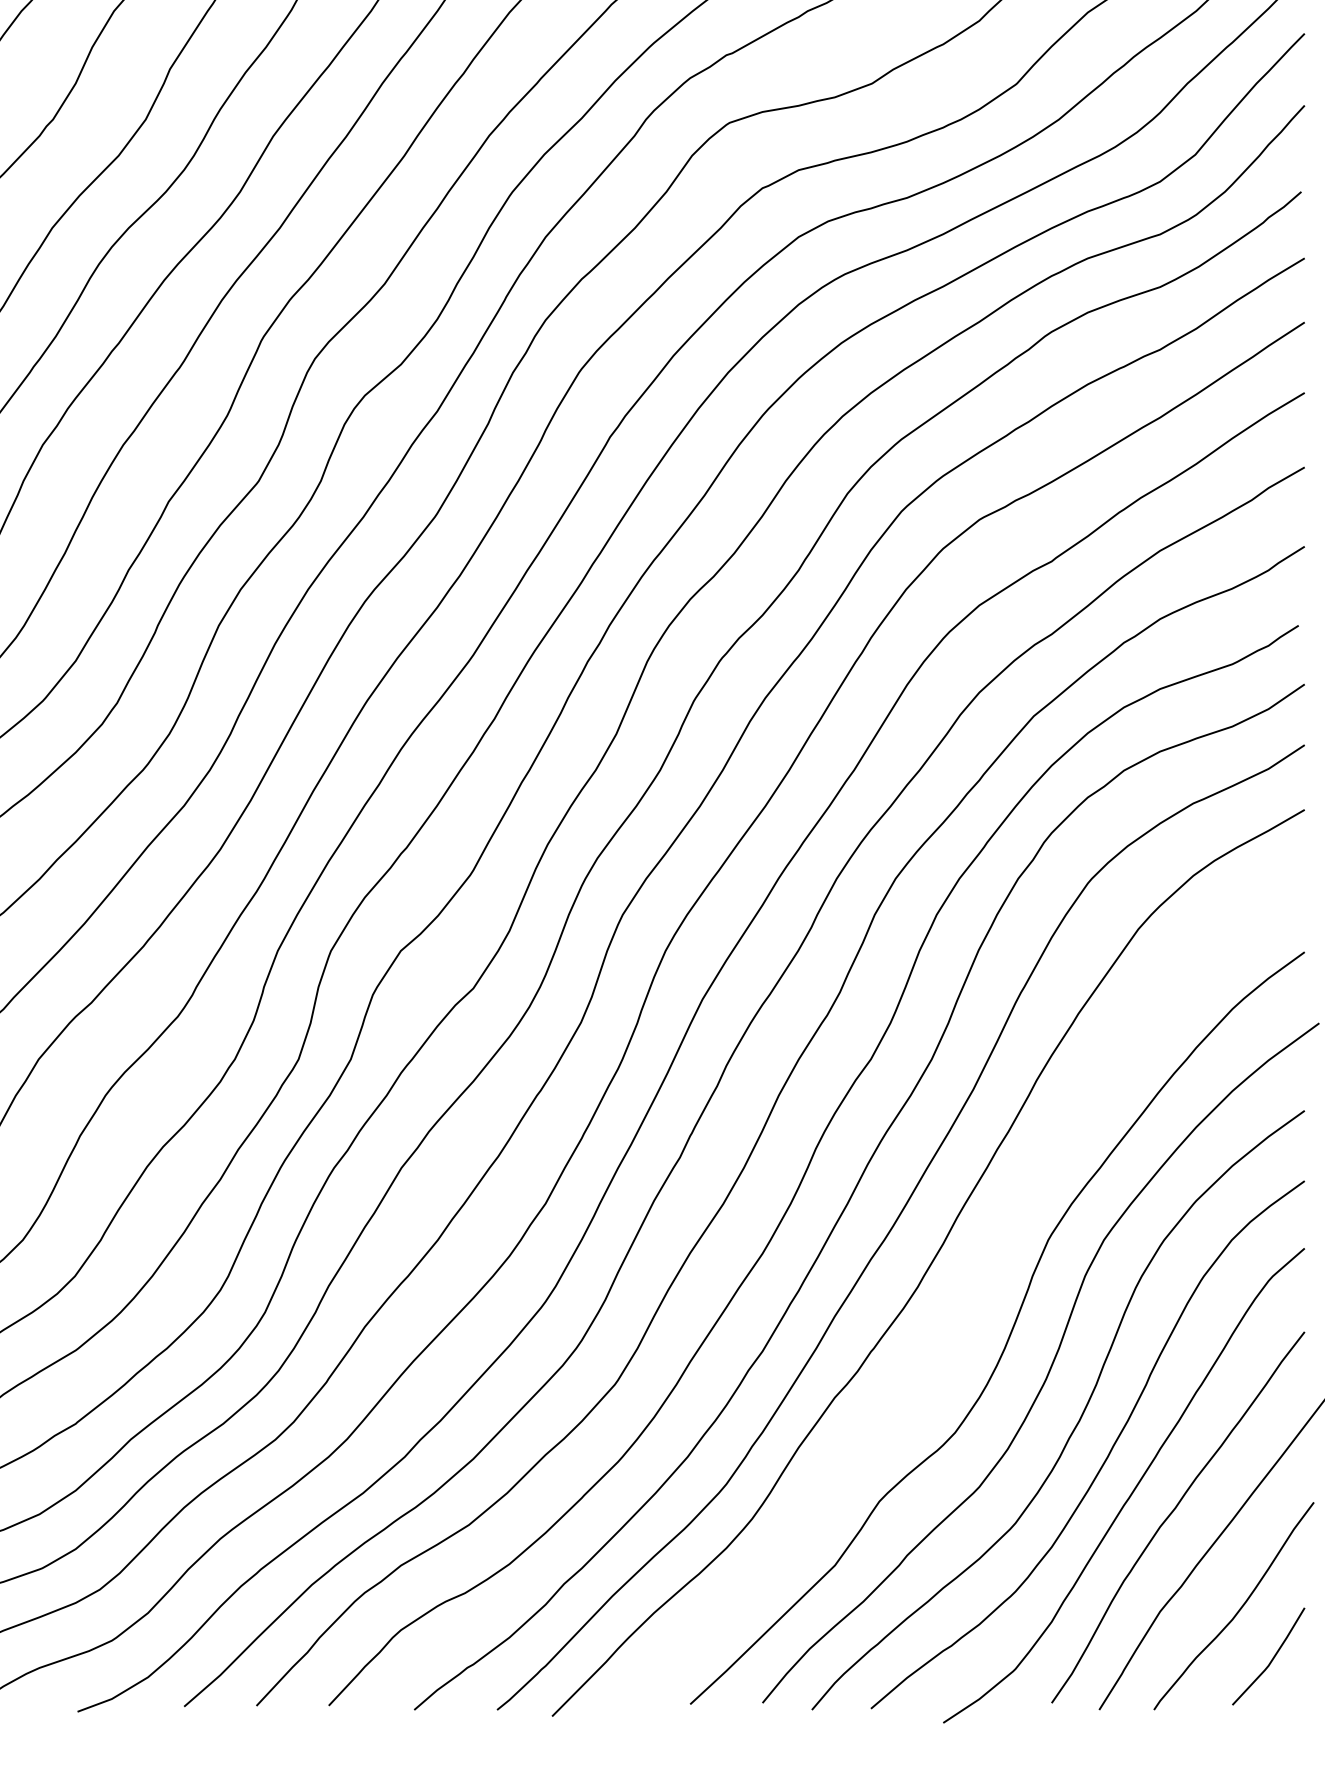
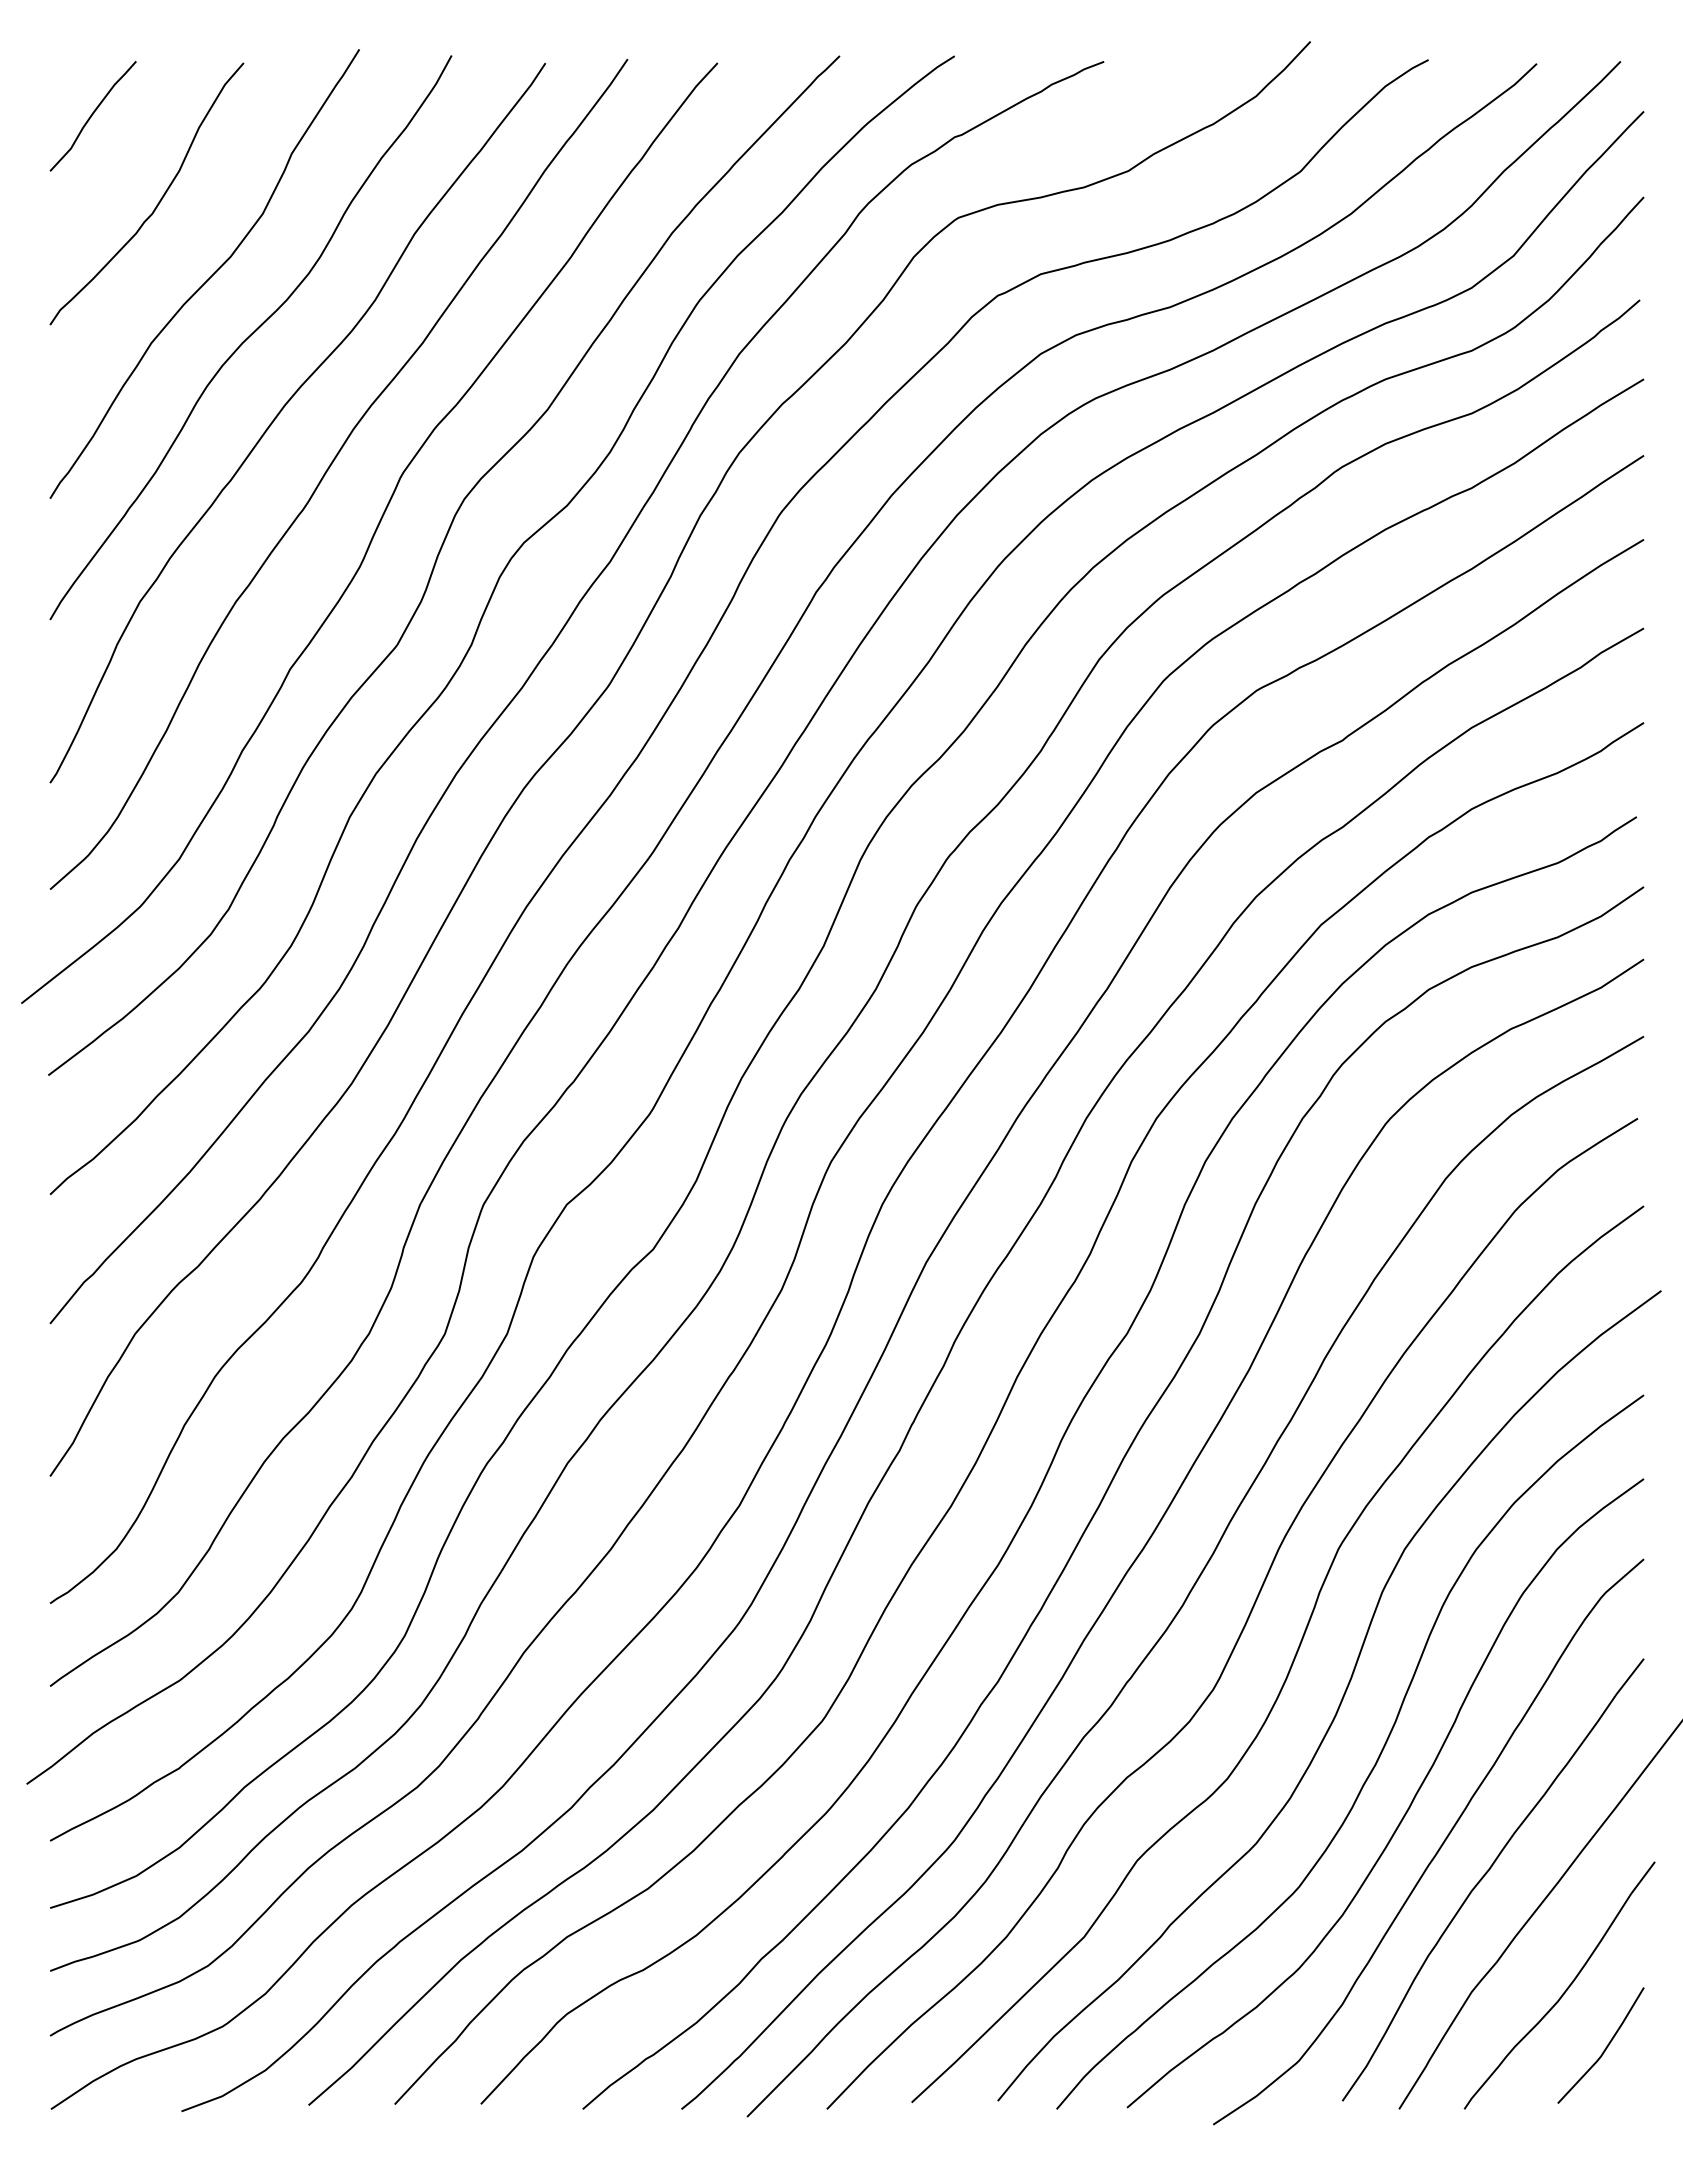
curve: (971, 1299) -> (1246, 1619), added

